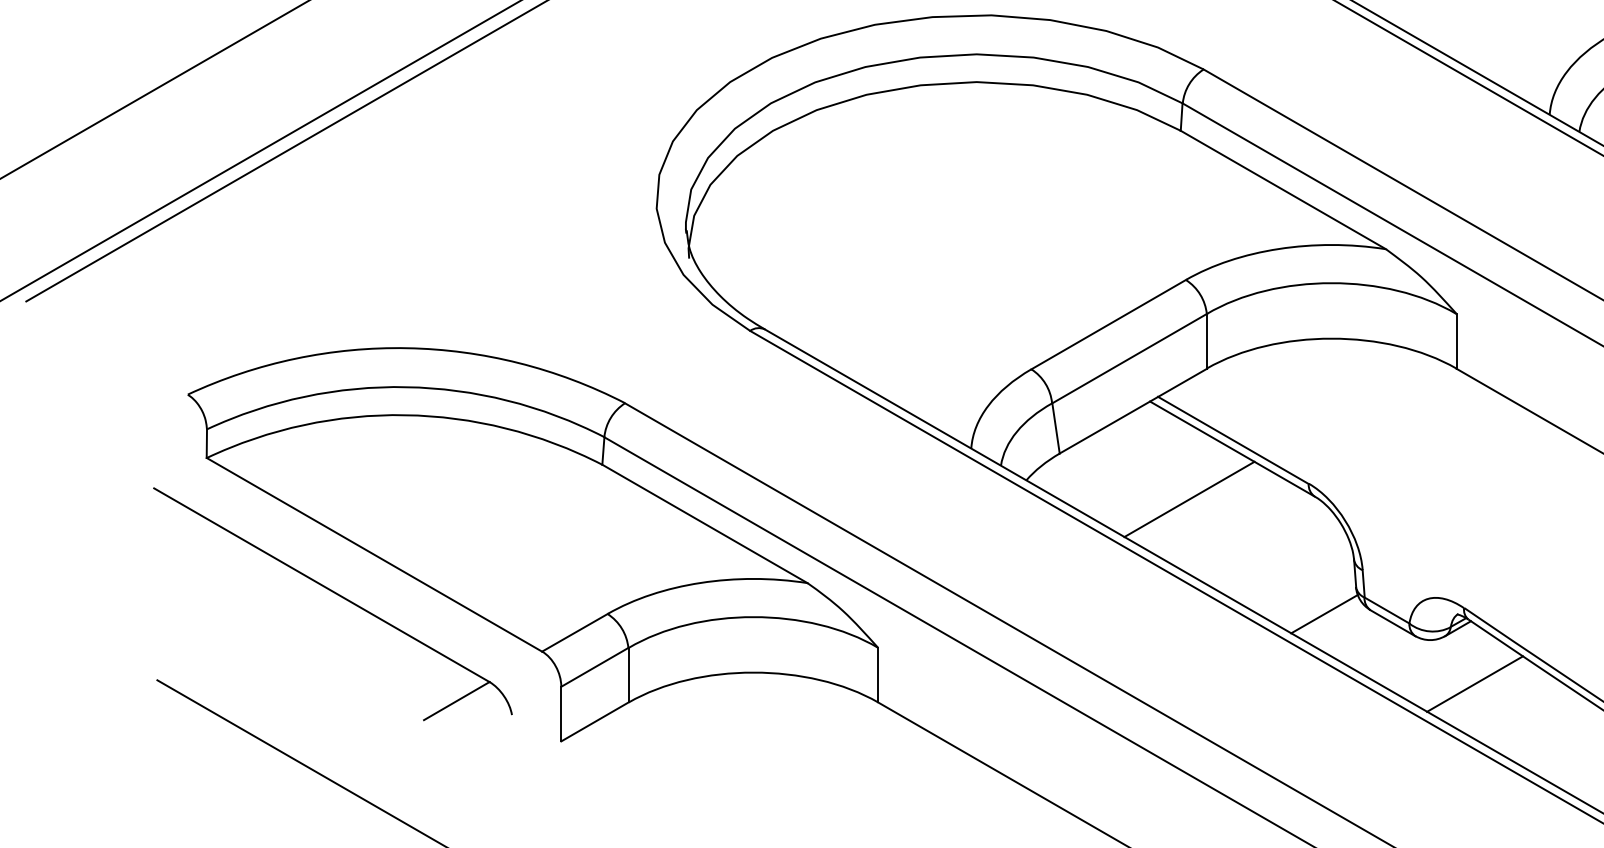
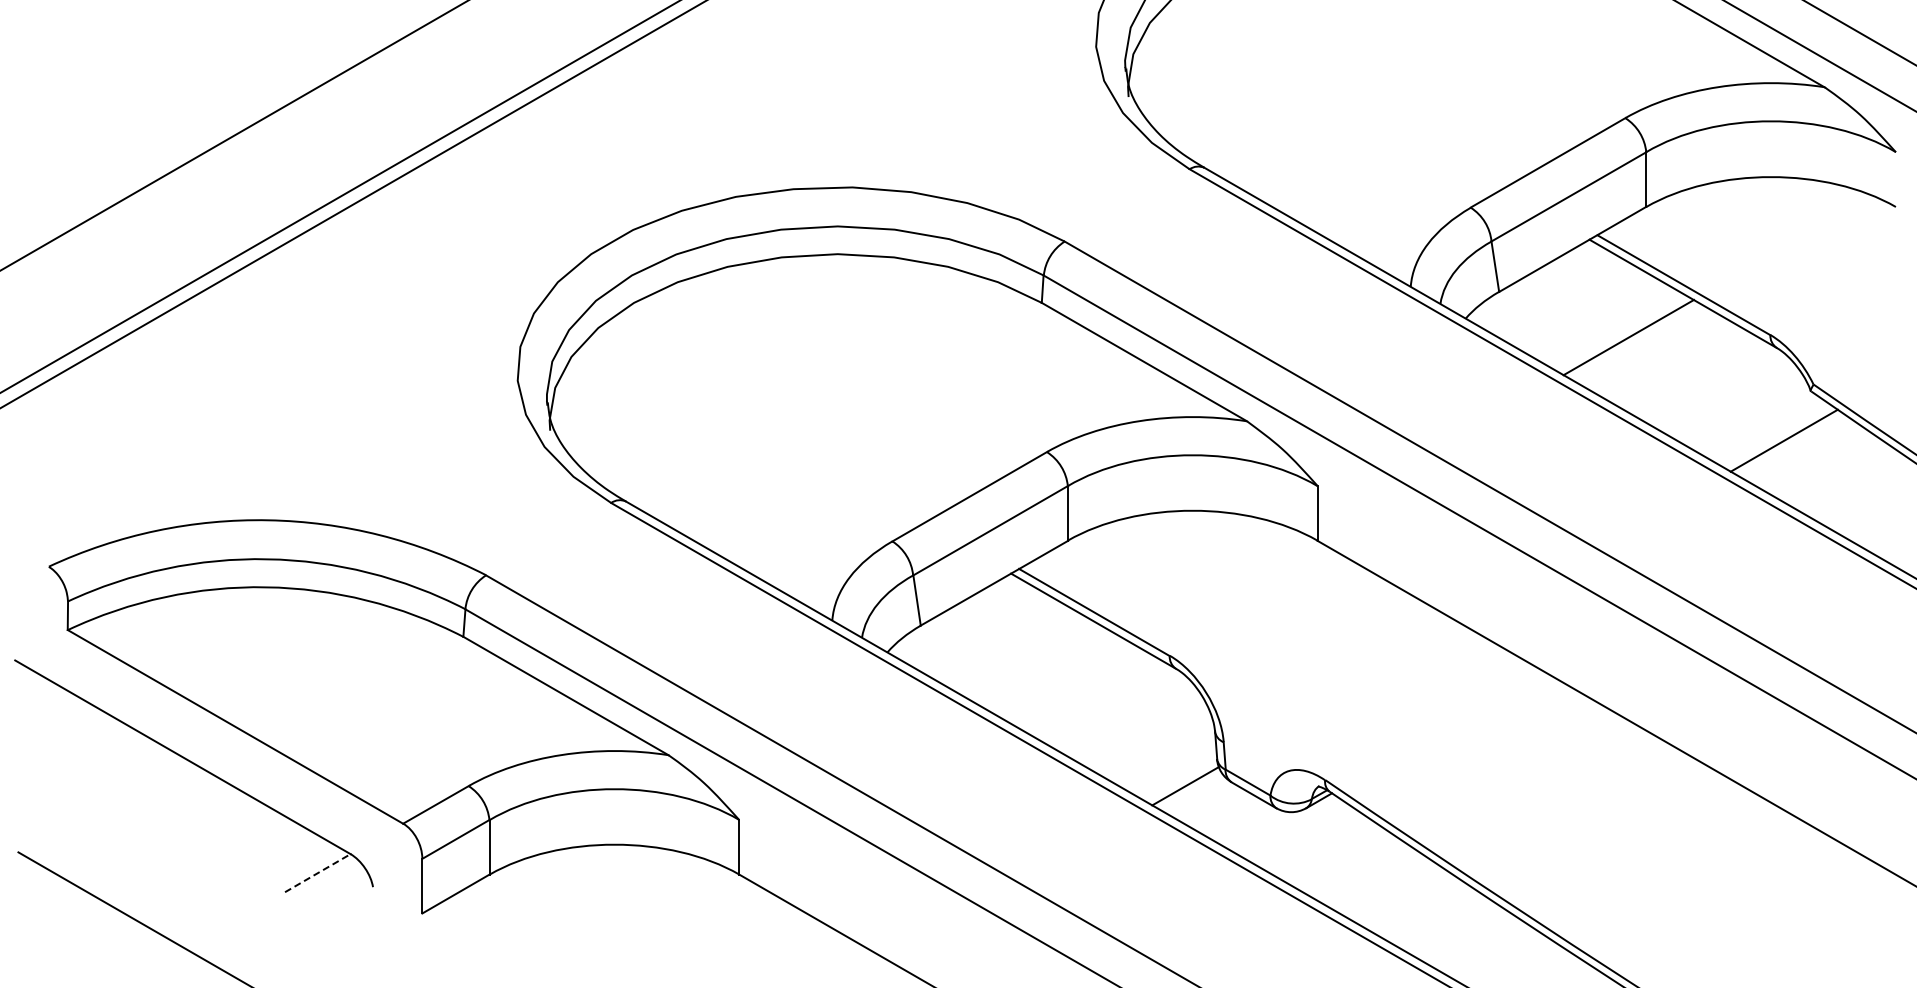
line: (1189, 499) -> (1050, 671), removed
line: (1475, 683) -> (1336, 855), removed
line: (456, 701) -> (317, 873), solid -> dashed

